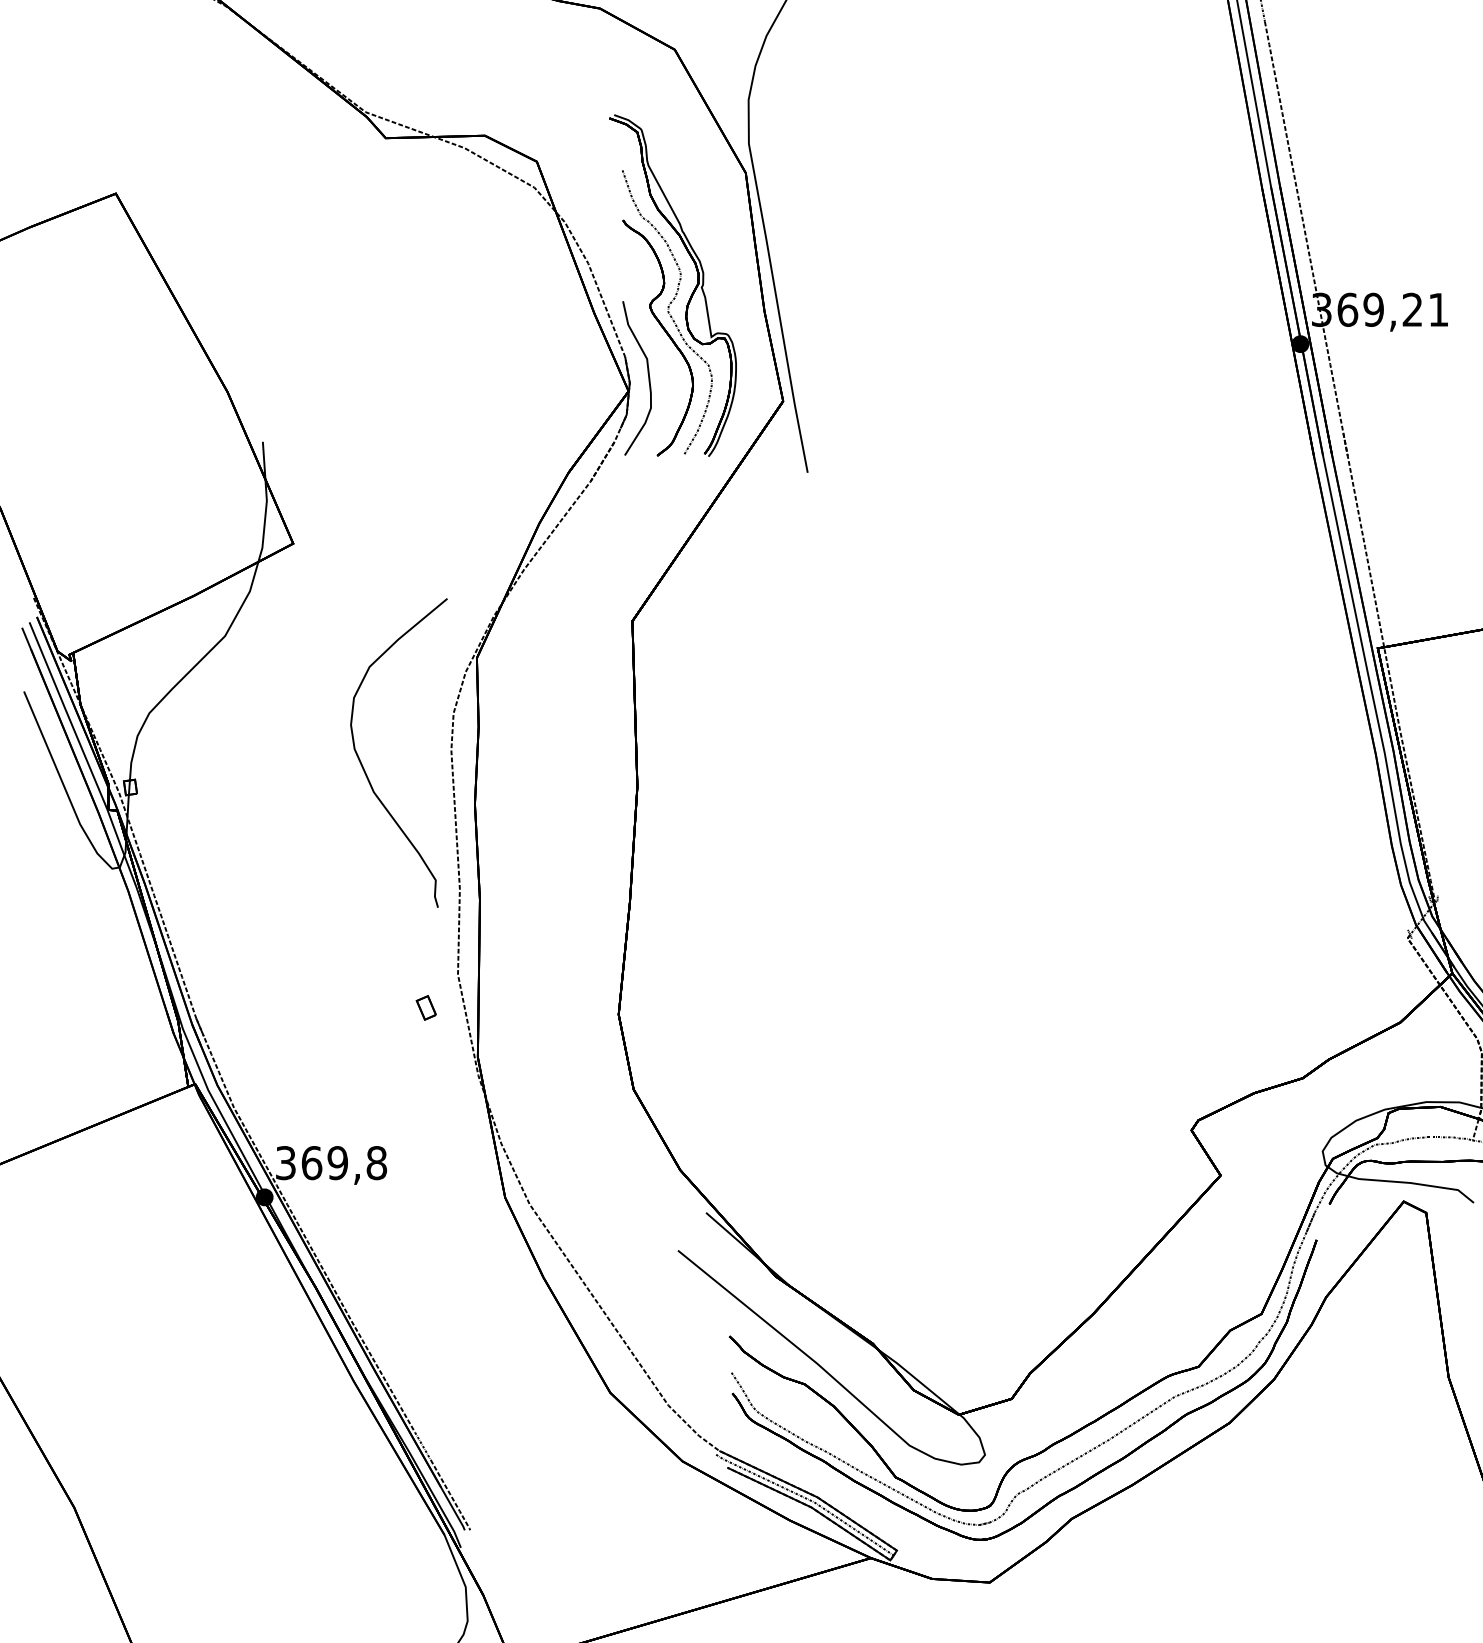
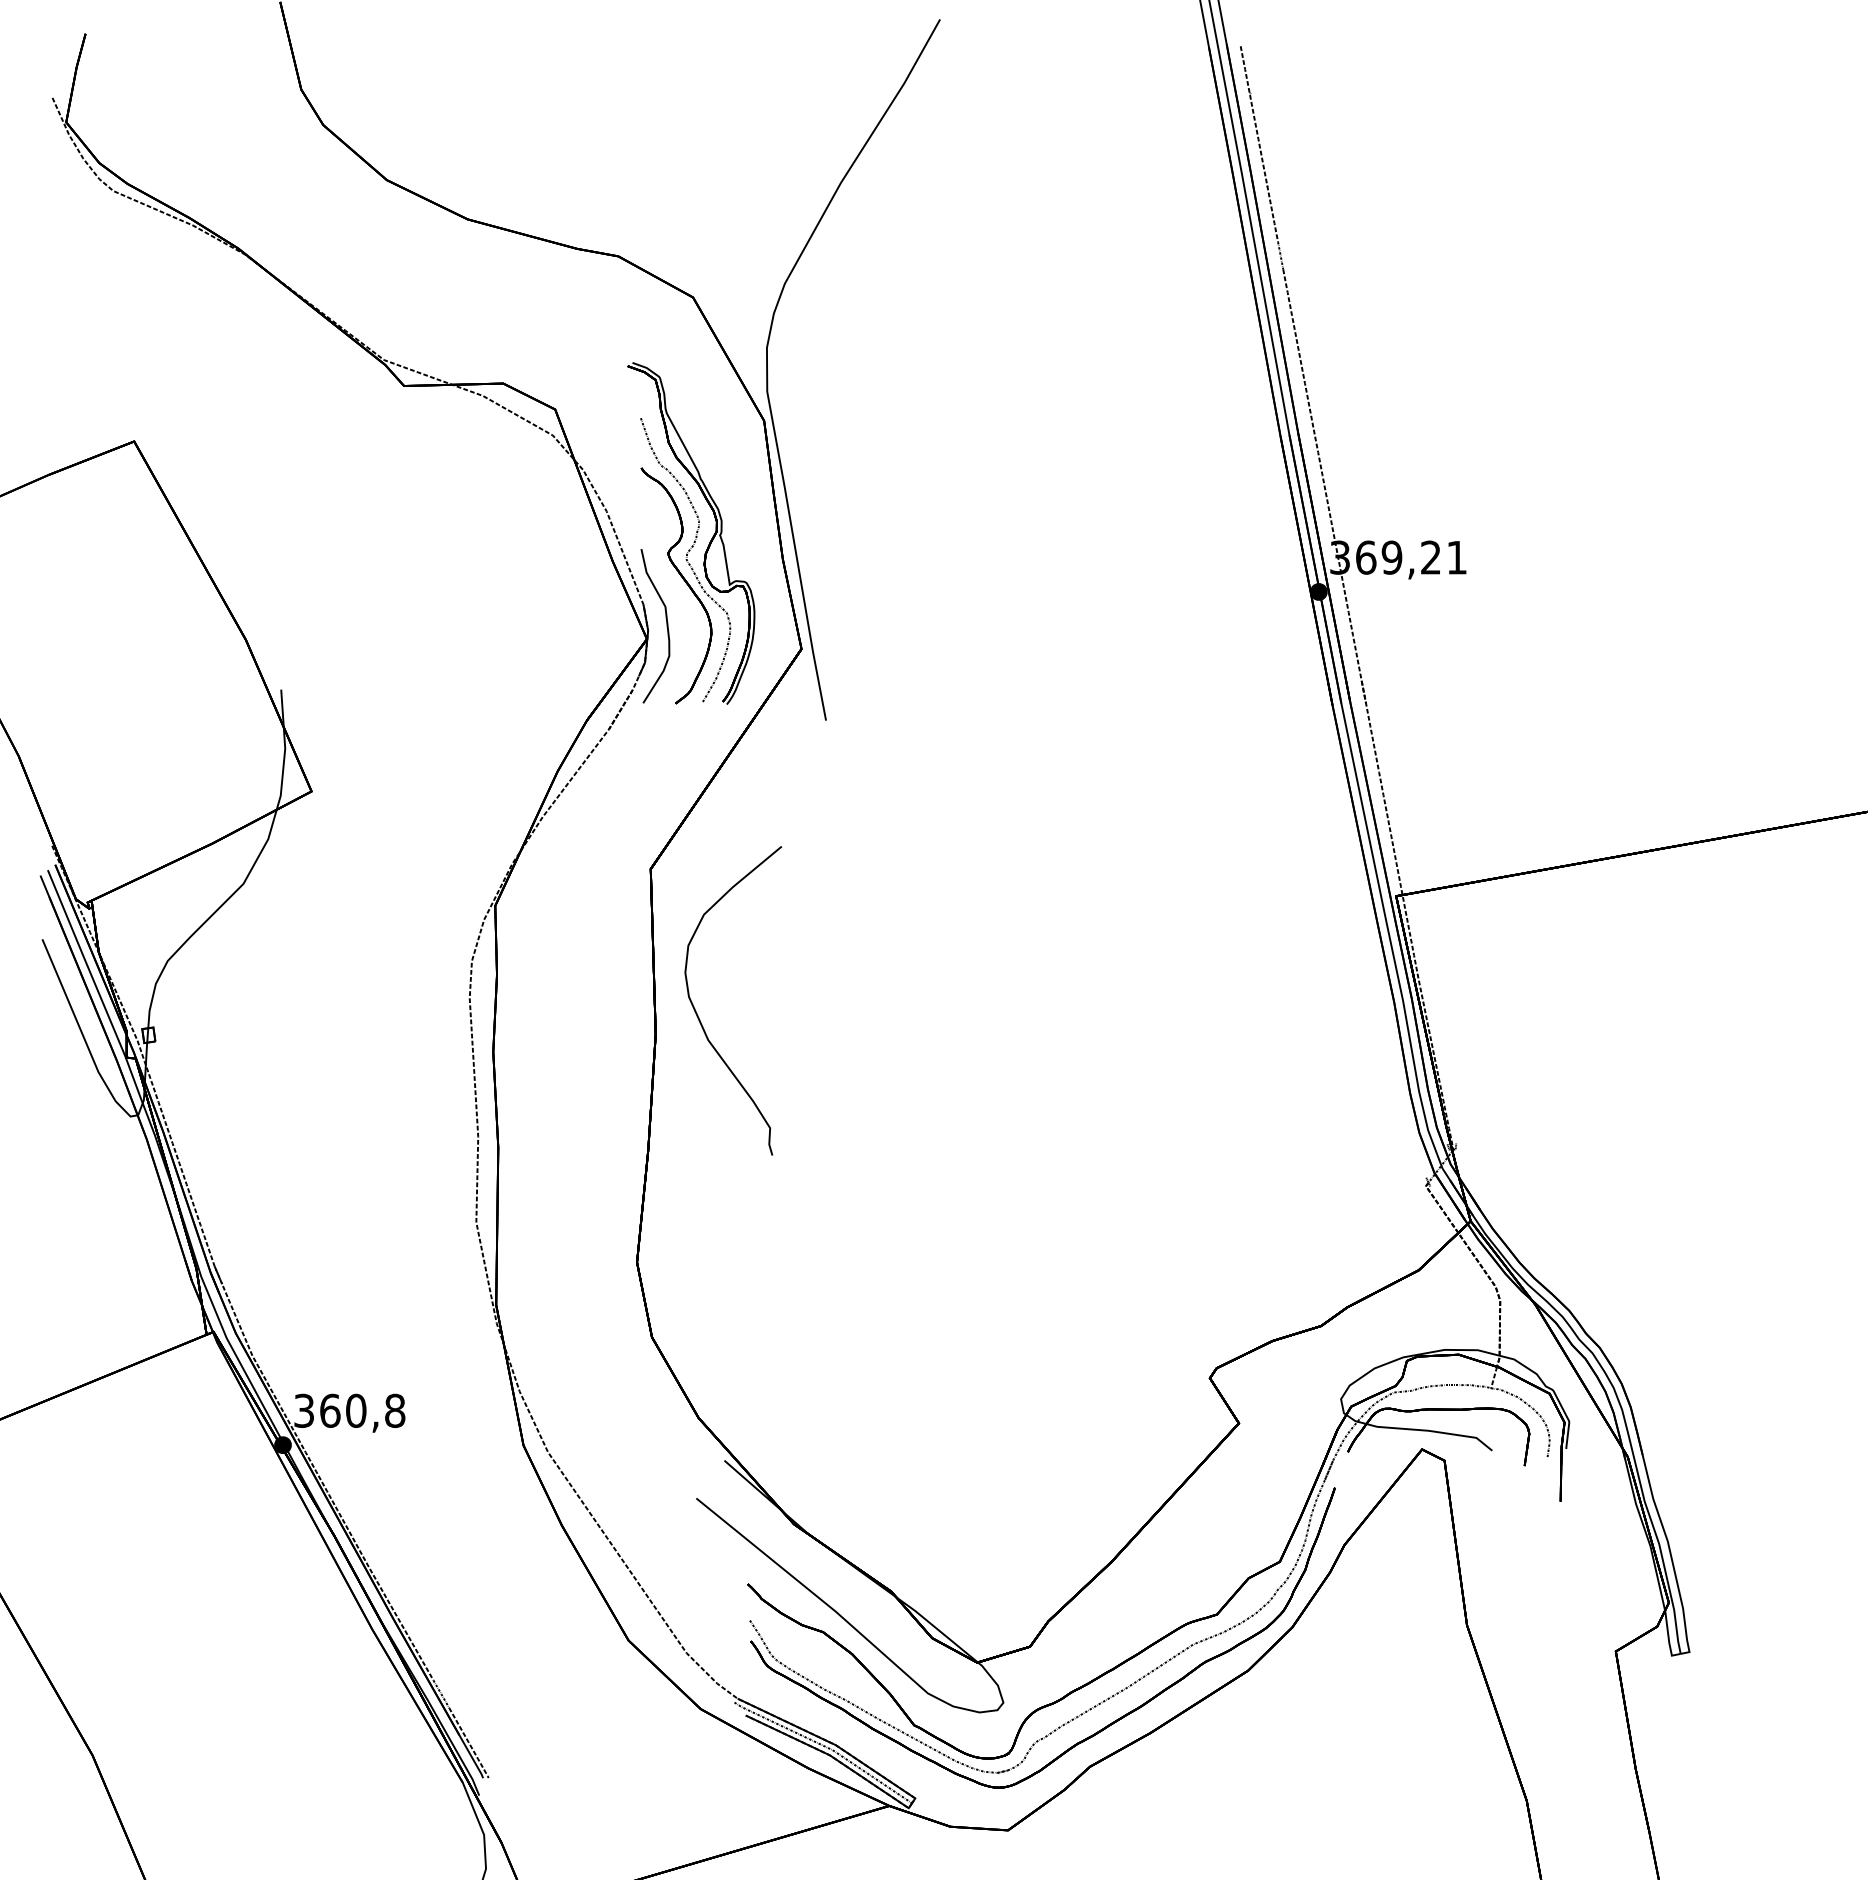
curve: (365, 769) -> (699, 1017), moved
part: (426, 1007) -> (444, 1255), removed
text: (338, 1162) -> (356, 1410), 369,8 -> 360,8

